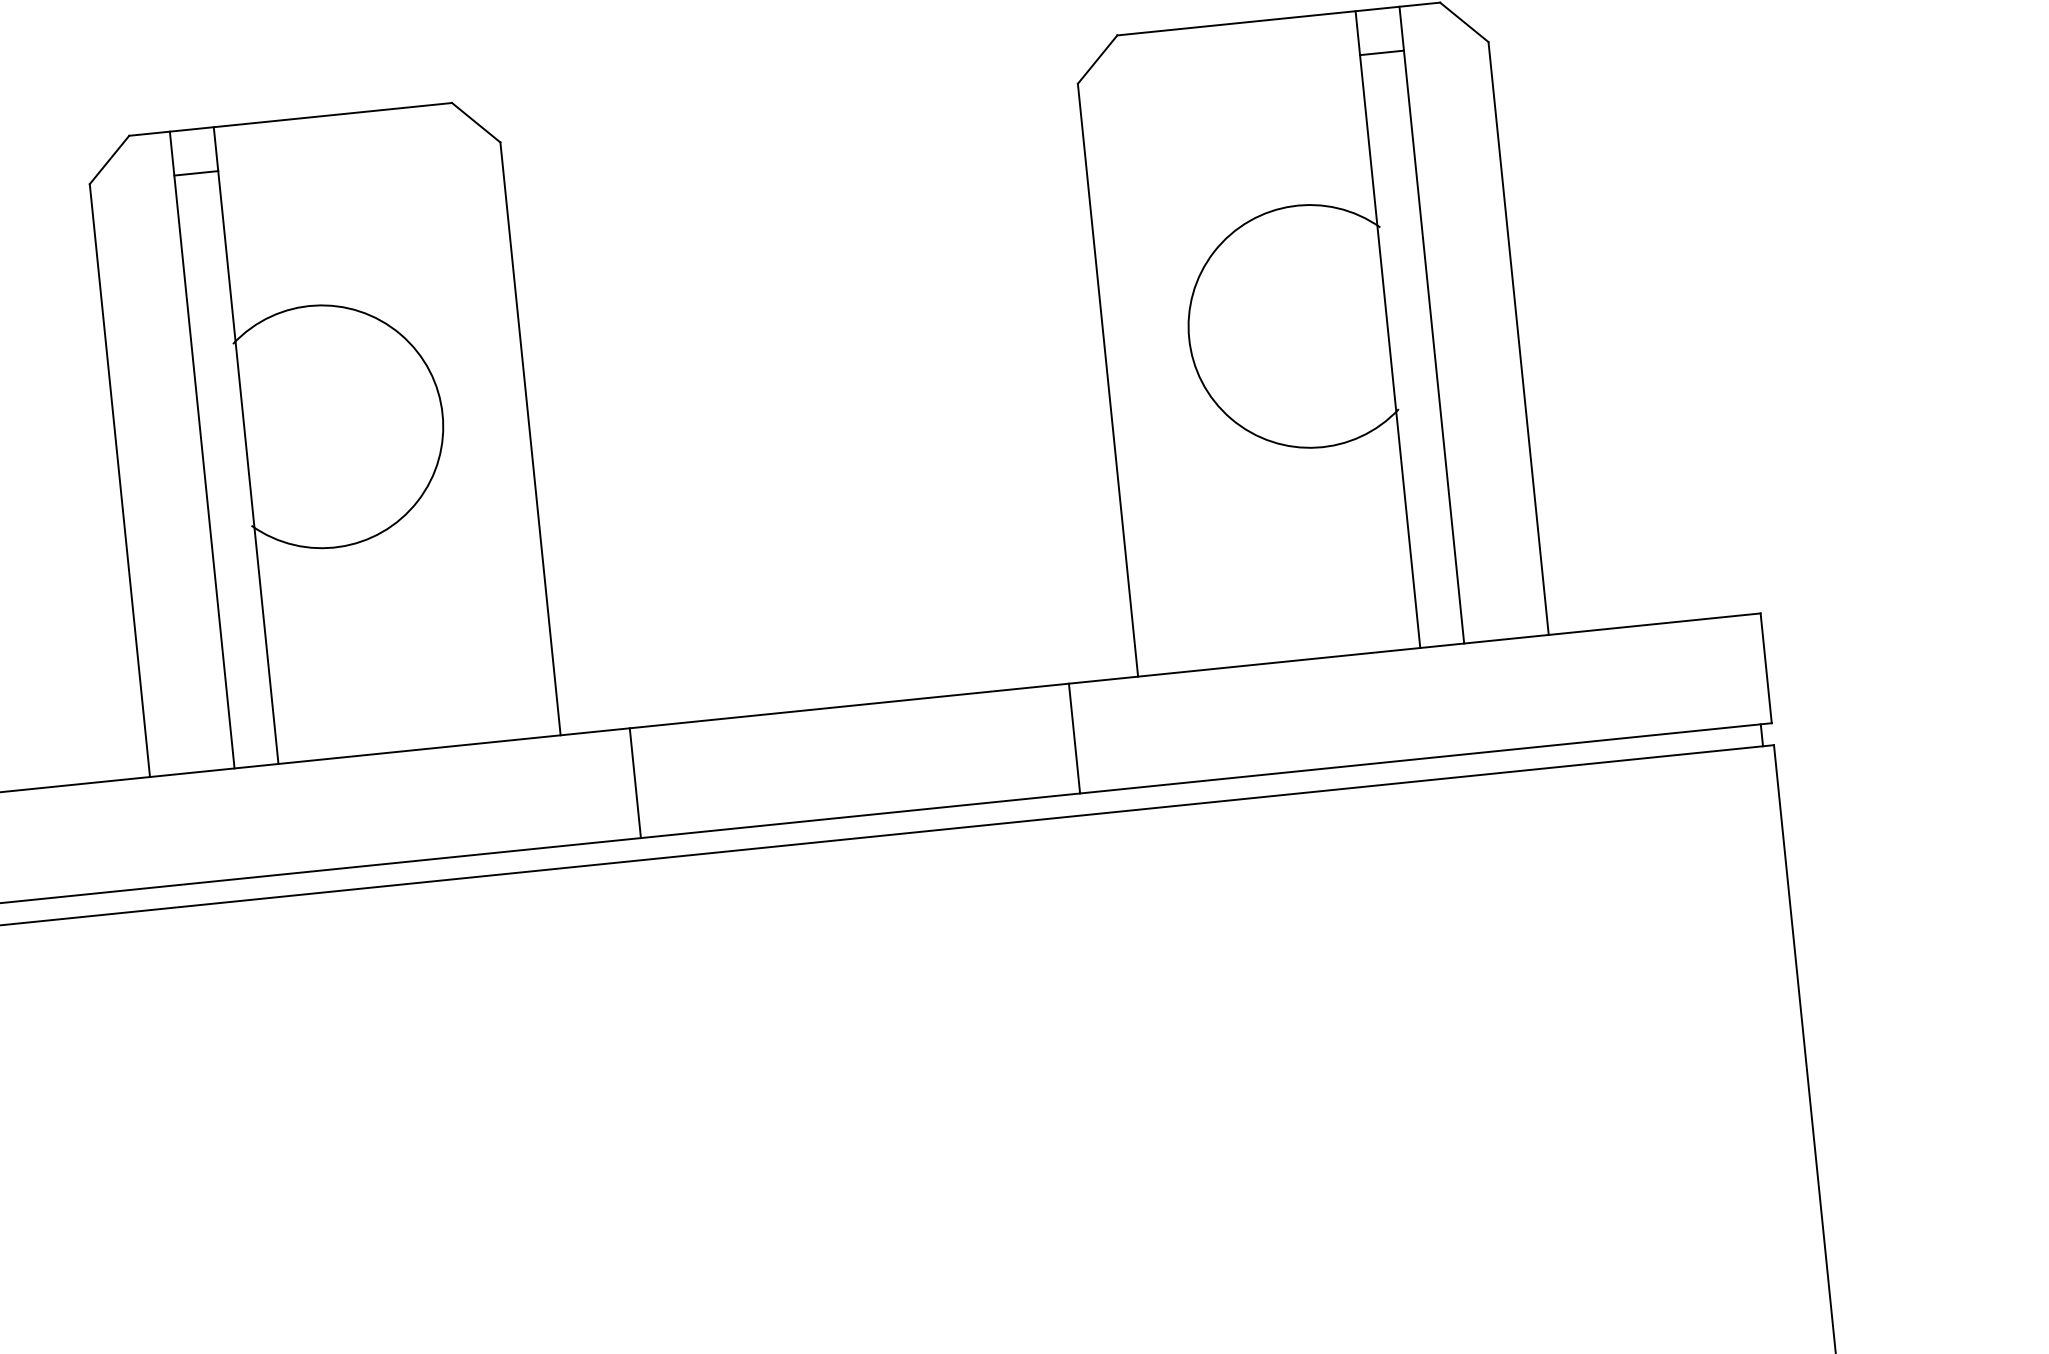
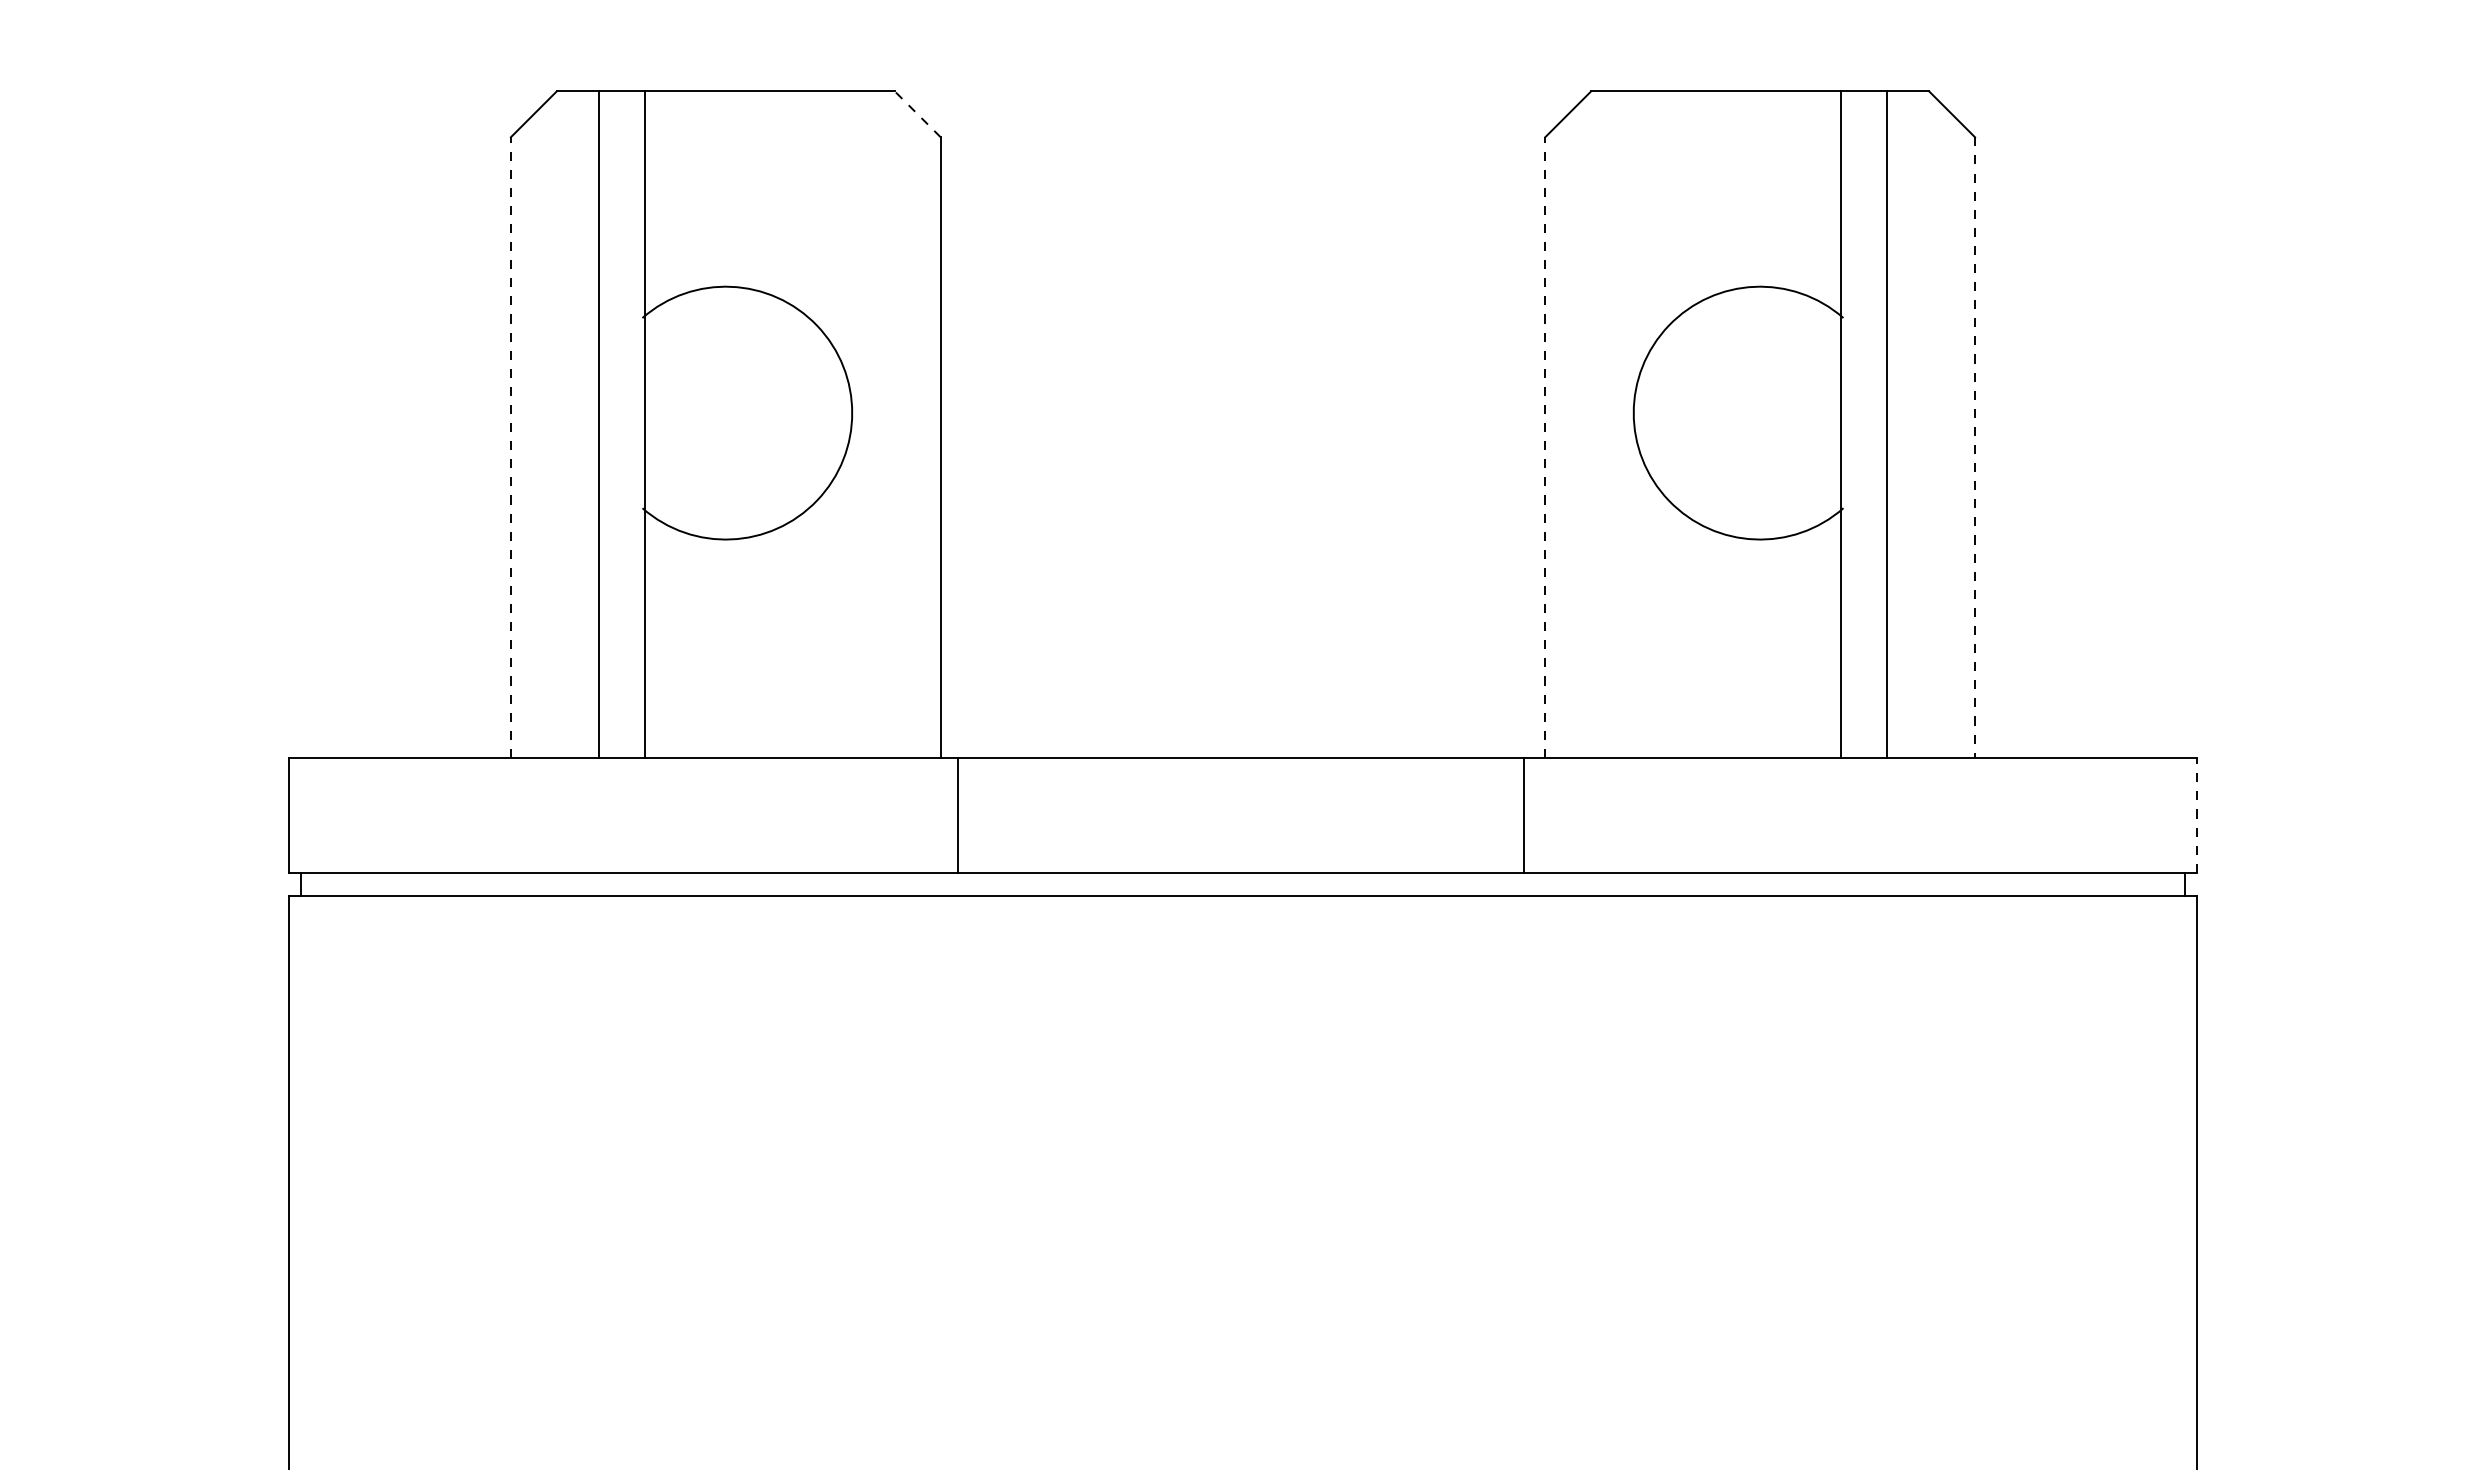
line: (1381, 53) -> (1863, 137), removed
line: (476, 122) -> (917, 114), solid -> dashed
line: (196, 173) -> (622, 137), removed
line: (1519, 339) -> (1975, 448), solid -> dashed
line: (1108, 380) -> (1545, 447), solid -> dashed
line: (119, 480) -> (510, 447), solid -> dashed
line: (1765, 667) -> (2196, 814), solid -> dashed
line: (1074, 737) -> (1523, 814), moved
line: (635, 782) -> (958, 814), moved

